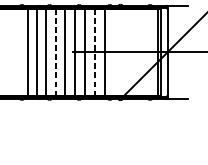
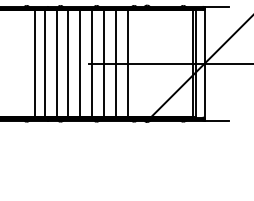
line: (56, 52) -> (68, 63), dashed -> solid
line: (94, 52) -> (115, 63), dashed -> solid

